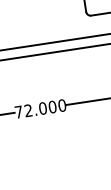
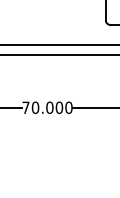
text: (28, 110) -> (35, 107), 72.000 -> 70.000

